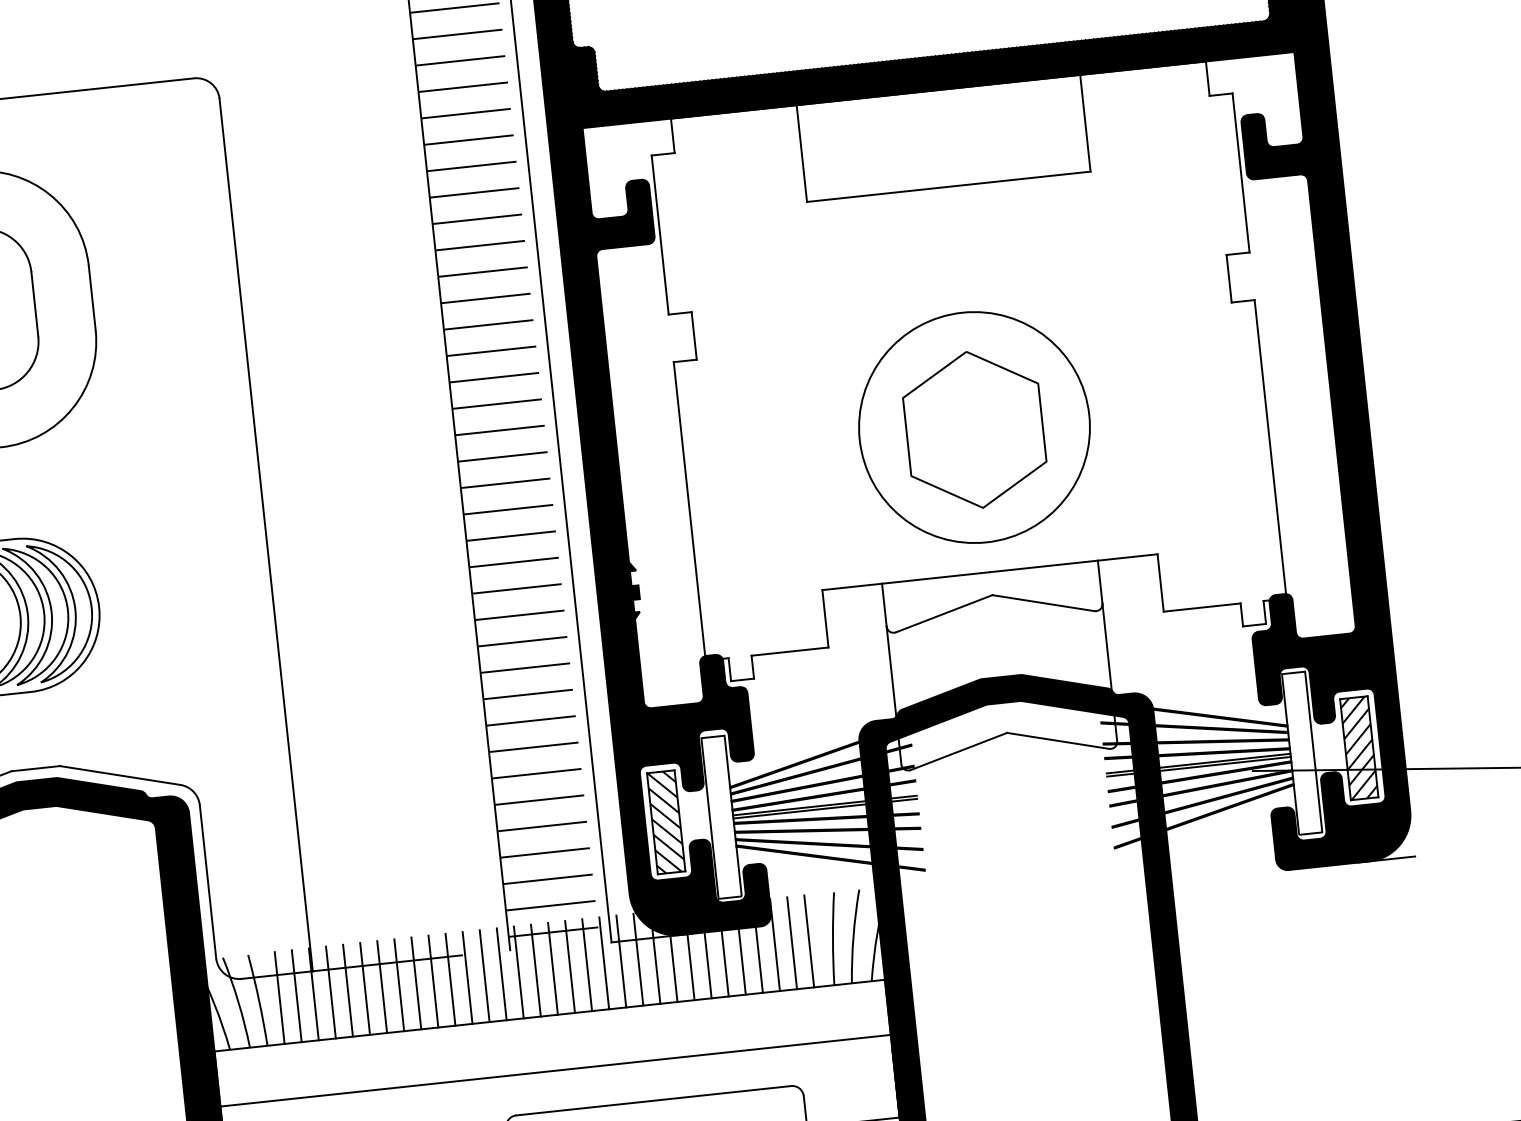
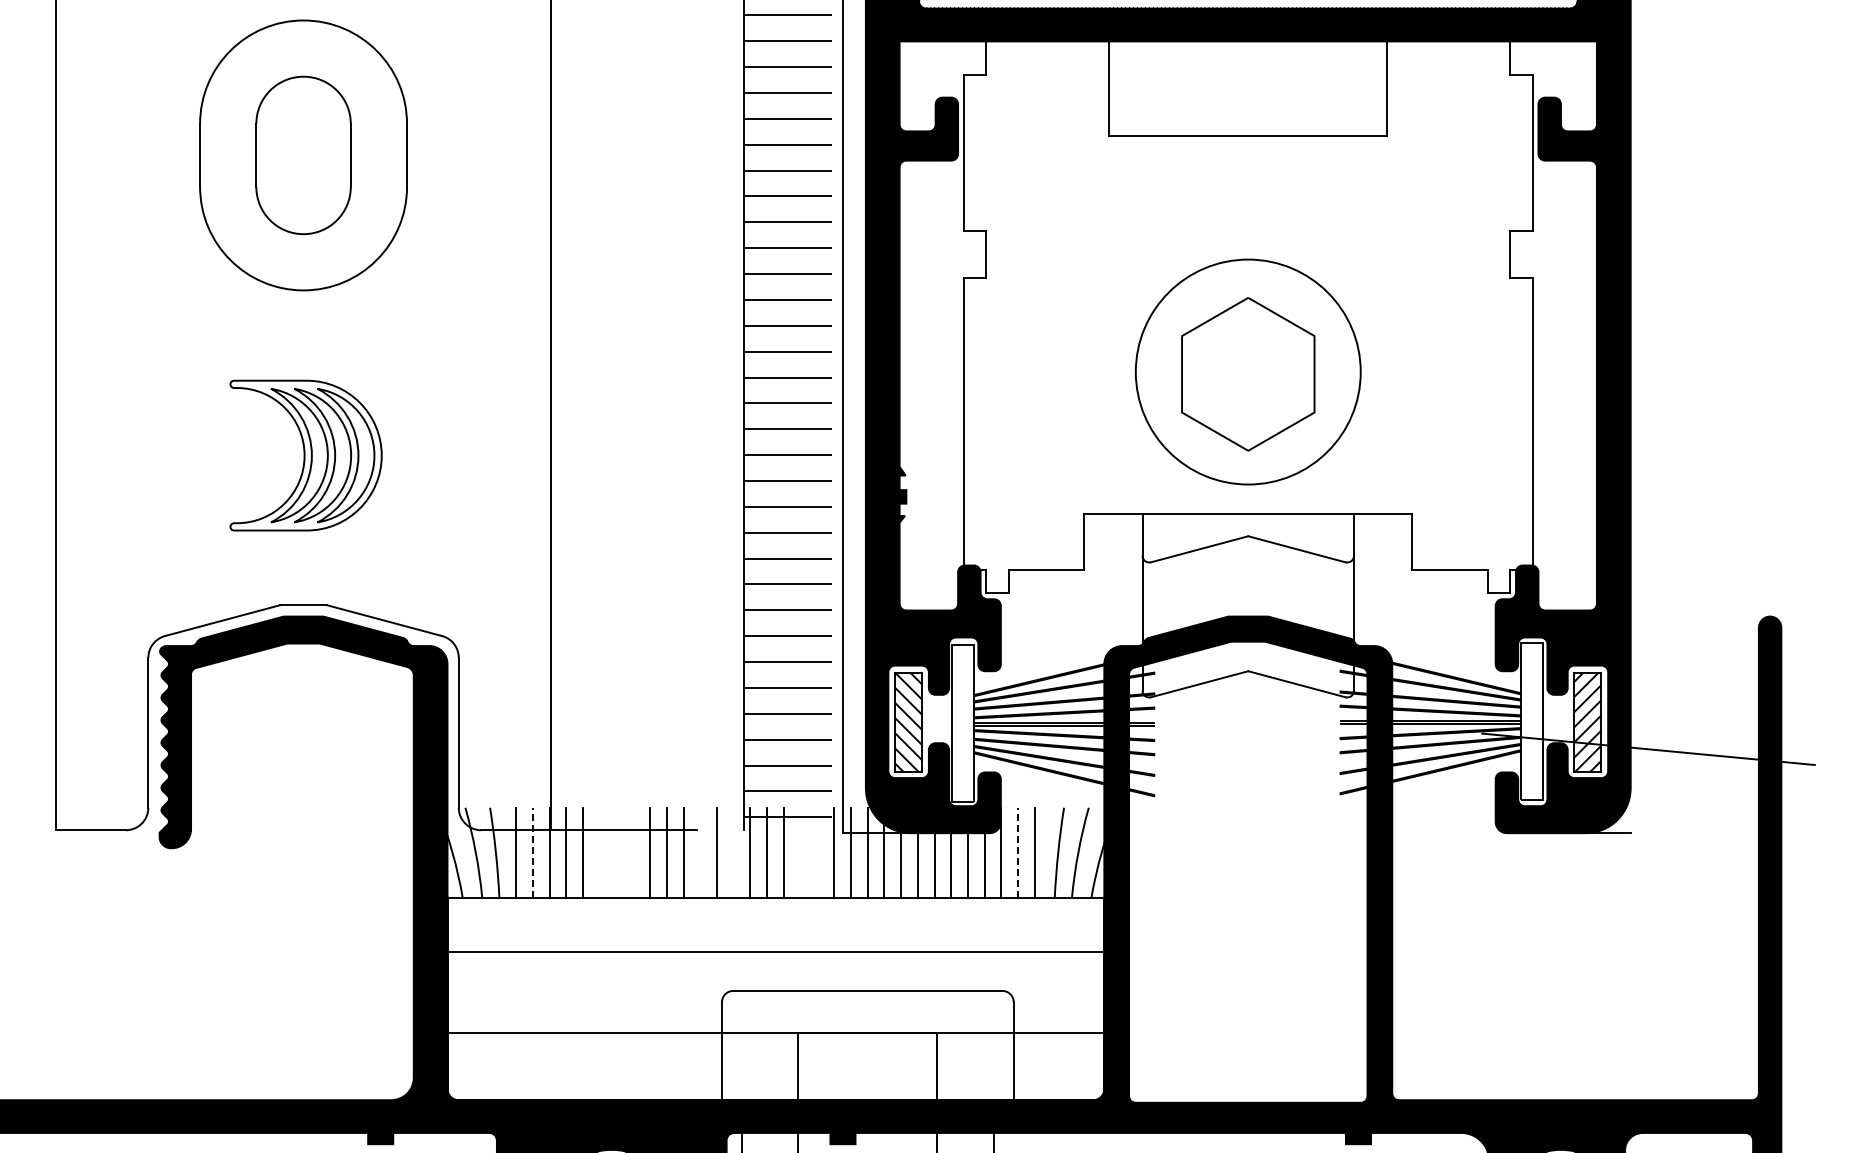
line: (792, 942) -> (1018, 852), solid -> dashed
line: (587, 964) -> (817, 852), removed
line: (569, 966) -> (800, 852), removed
line: (501, 974) -> (733, 852), removed
line: (467, 977) -> (700, 852), removed
line: (399, 984) -> (633, 852), removed
line: (382, 986) -> (616, 852), removed
line: (364, 988) -> (599, 852), removed
line: (296, 996) -> (532, 852), solid -> dashed

